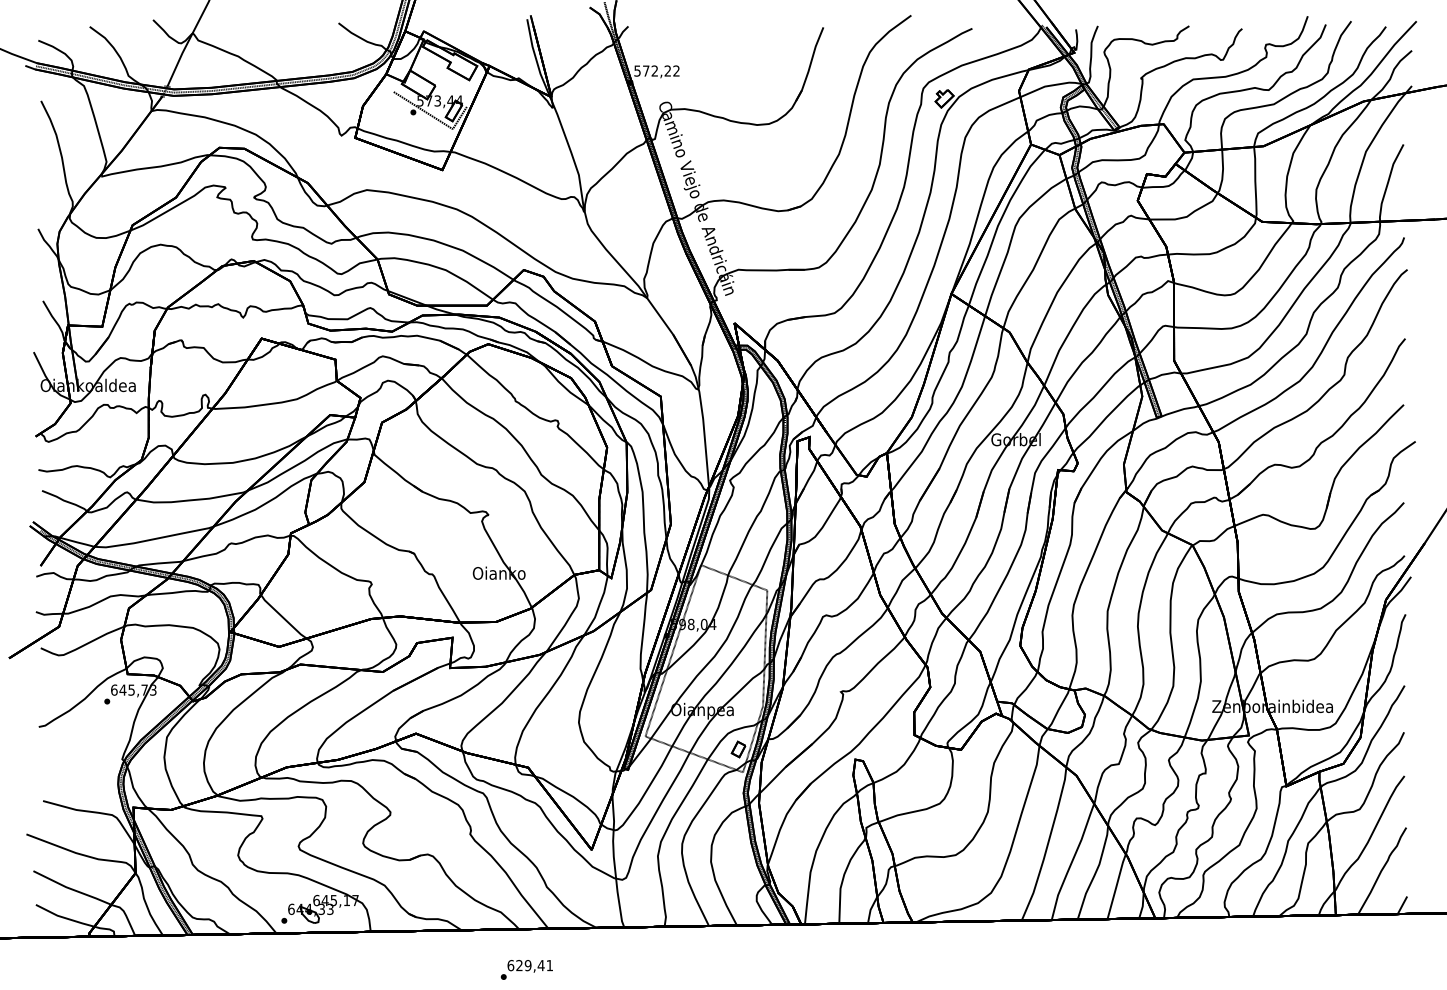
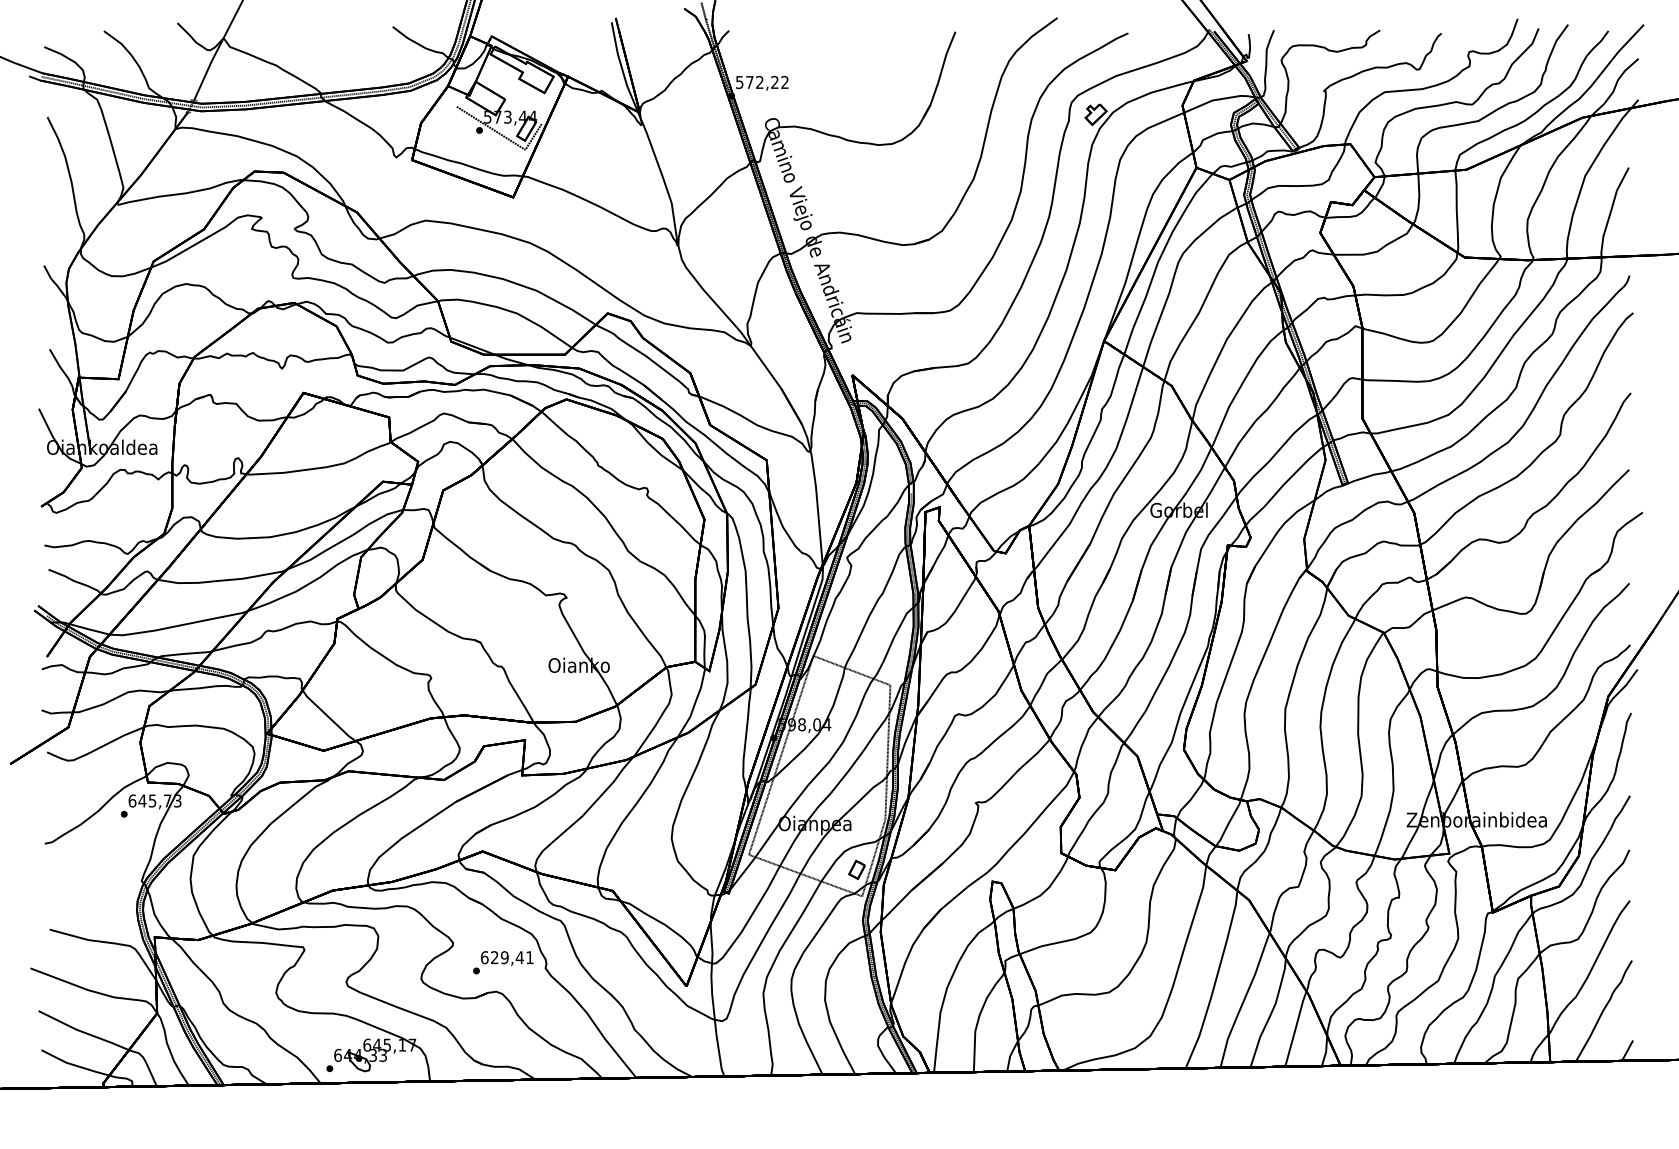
text: (527, 969) -> (503, 962), moved

